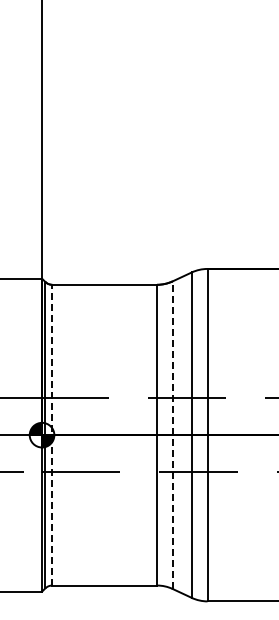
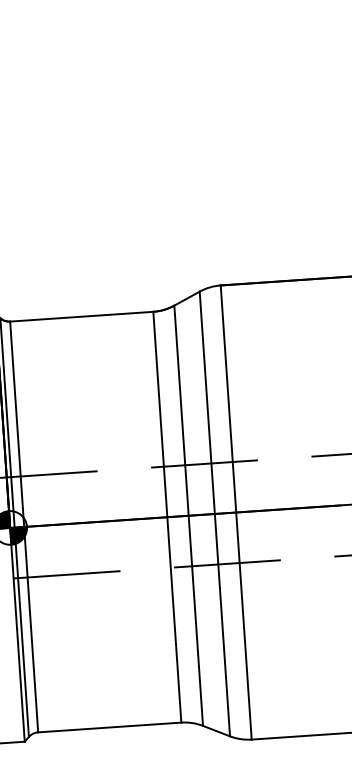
line: (52, 434) -> (24, 526), dashed -> solid
line: (172, 435) -> (188, 516), dashed -> solid

